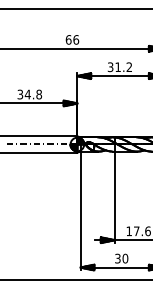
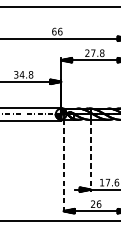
text: (119, 67) -> (94, 53), 31.2 -> 27.8
line: (114, 197) -> (90, 155), solid -> dashed
line: (80, 211) -> (63, 167), solid -> dashed
text: (121, 258) -> (95, 204), 30 -> 26

